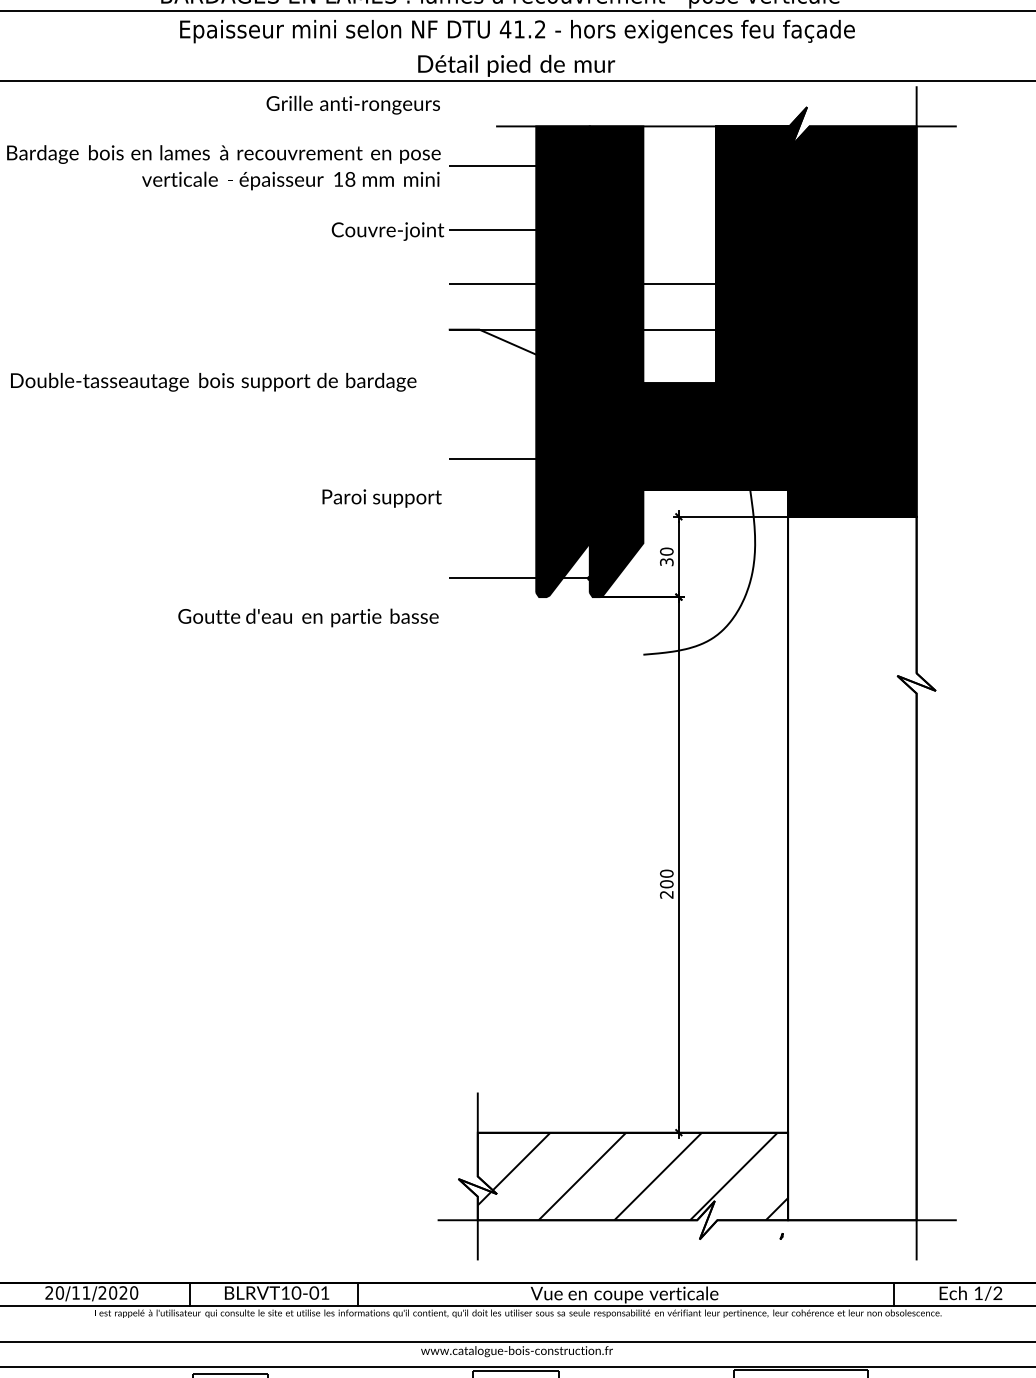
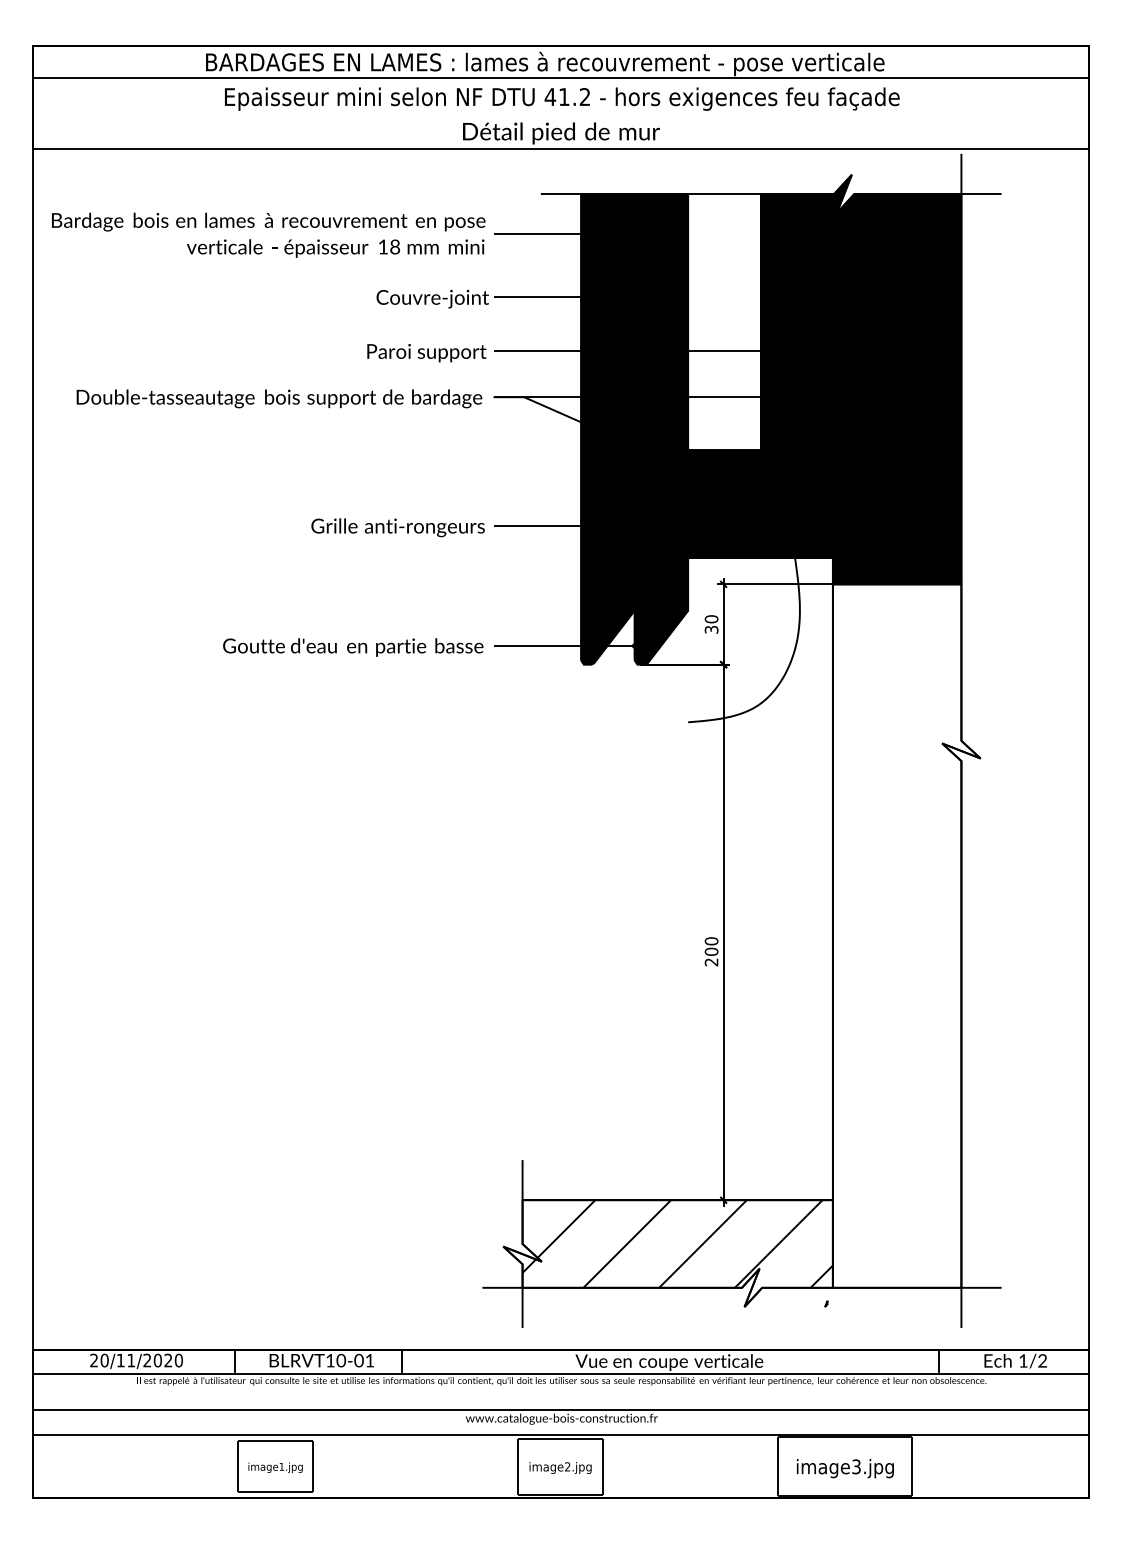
text: (352, 104) -> (397, 527), moved
text: (213, 381) -> (279, 398), moved
text: (381, 498) -> (426, 353), moved
text: (308, 617) -> (353, 647), moved

